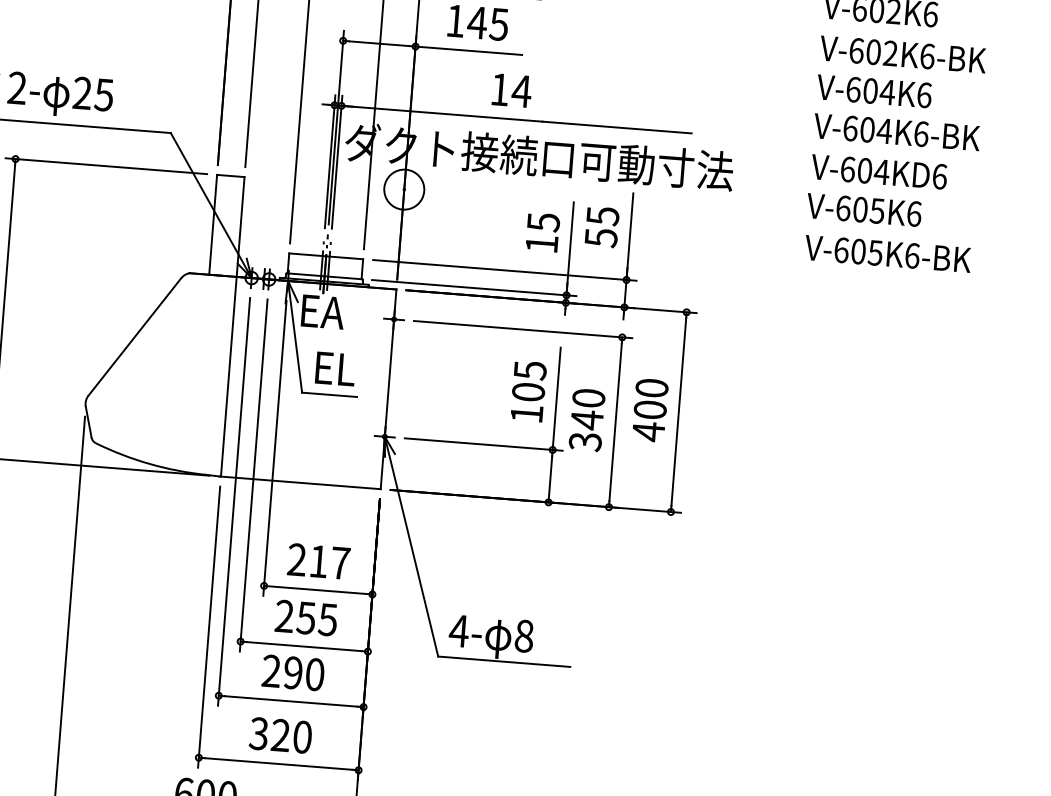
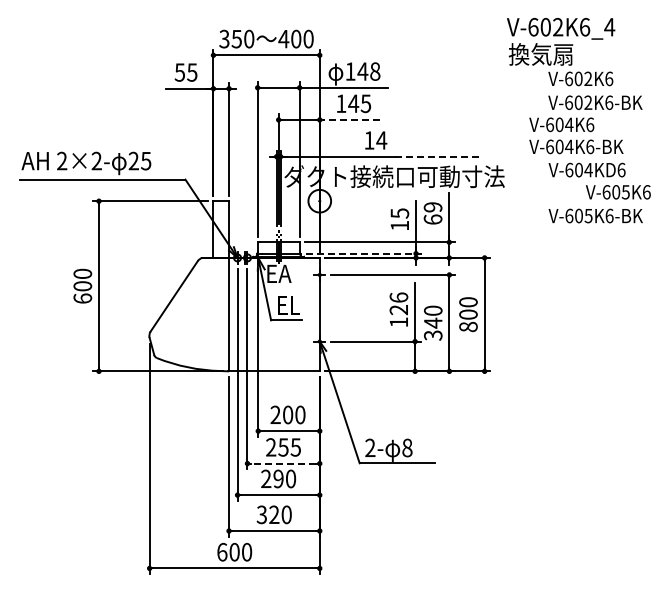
line: (467, 49) -> (349, 119), solid -> dashed
text: (898, 112) -> (576, 135), moved
line: (617, 127) -> (437, 156), solid -> dashed
text: (864, 210) -> (618, 192), moved
text: (601, 226) -> (432, 213), 55 -> 69
line: (475, 287) -> (364, 253), solid -> dashed
text: (528, 380) -> (398, 303), 105 -> 126
text: (648, 430) -> (468, 326), 400 -> 800
text: (330, 561) -> (294, 414), 217 -> 200
text: (457, 630) -> (369, 447), 4- -> 2-
line: (304, 646) -> (283, 463), solid -> dashed

